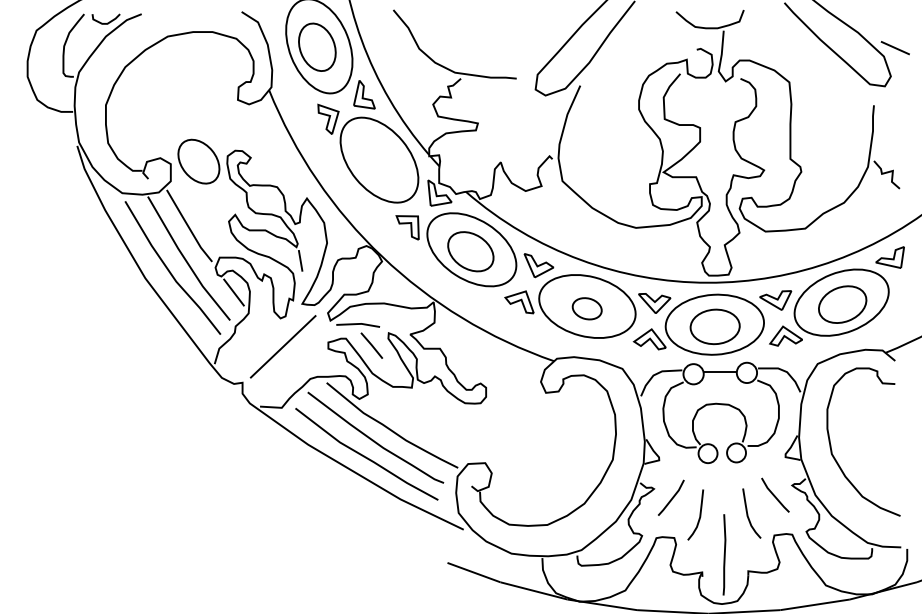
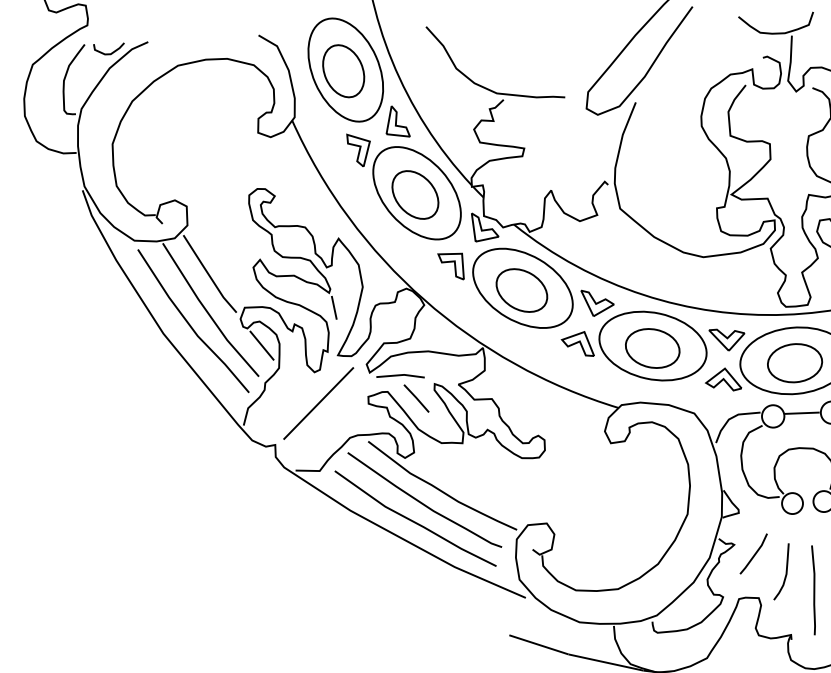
part: (198, 161) -> (414, 194), moved
part: (587, 308) -> (653, 348), size x1.67
line: (724, 554) -> (814, 589), moved

